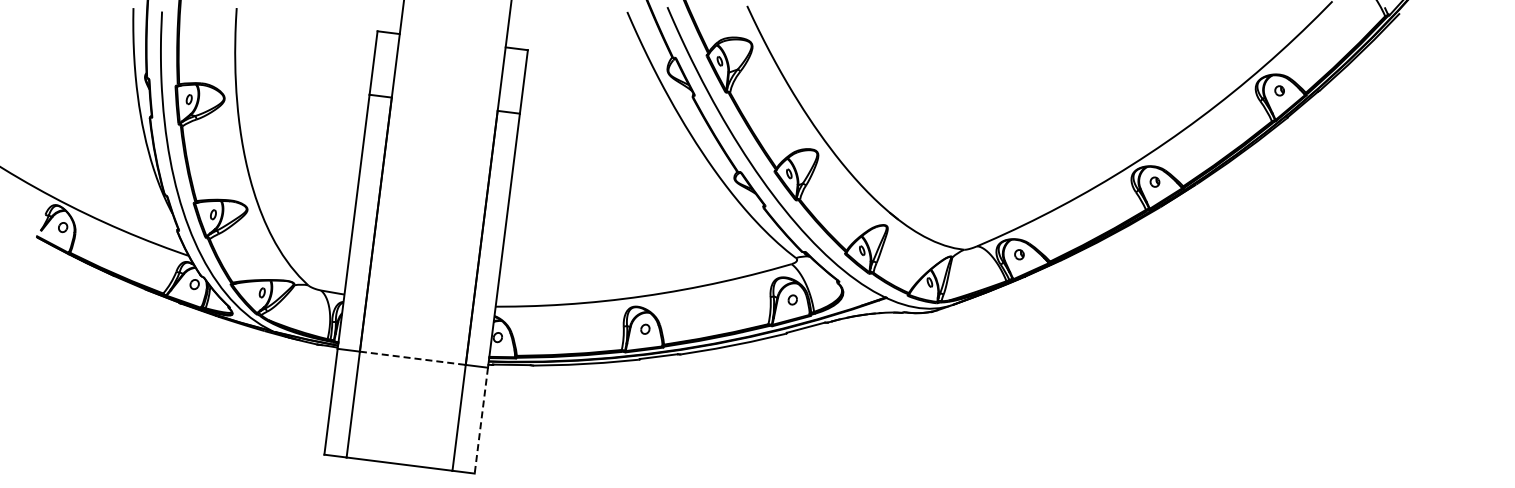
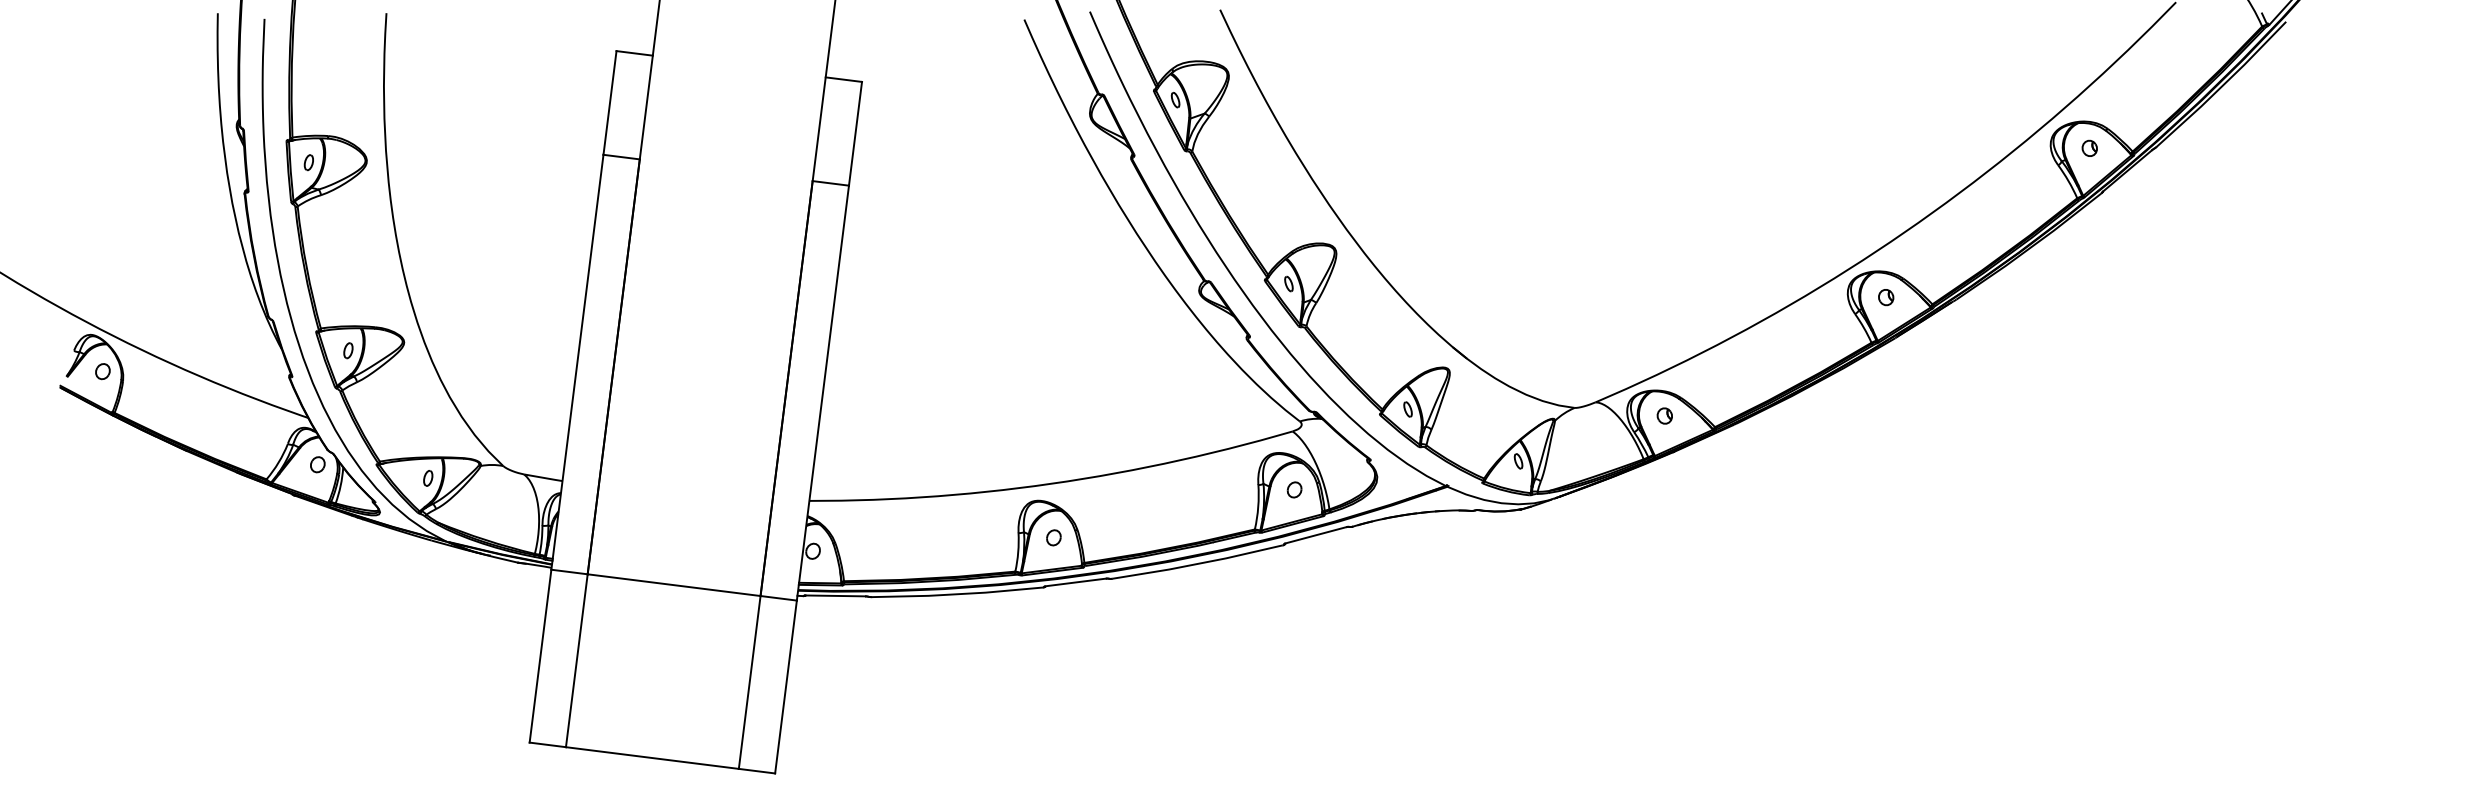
line: (413, 358) -> (675, 585), dashed -> solid
line: (481, 421) -> (786, 688), dashed -> solid

